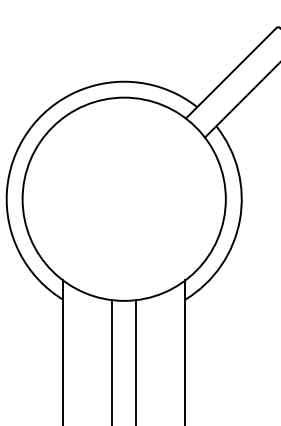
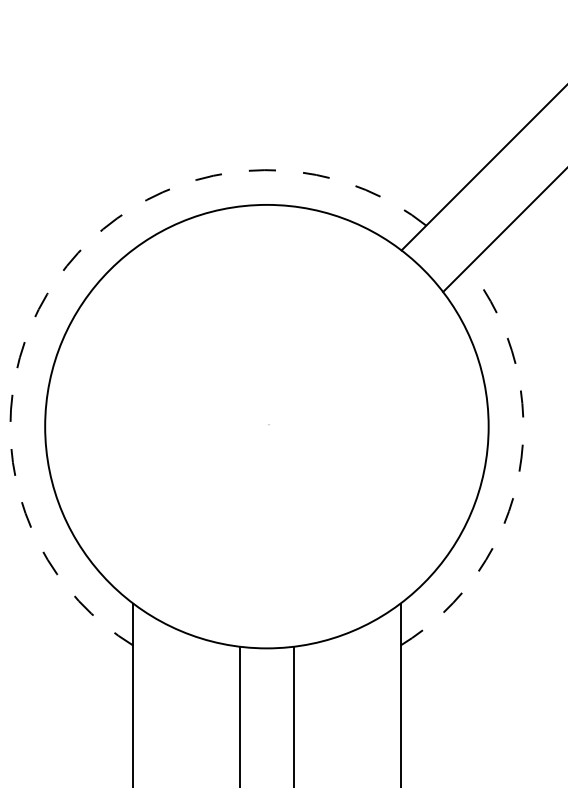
arc: (27, 132) -> (55, 280), solid -> dashed
arc: (239, 219) -> (518, 470), solid -> dashed

